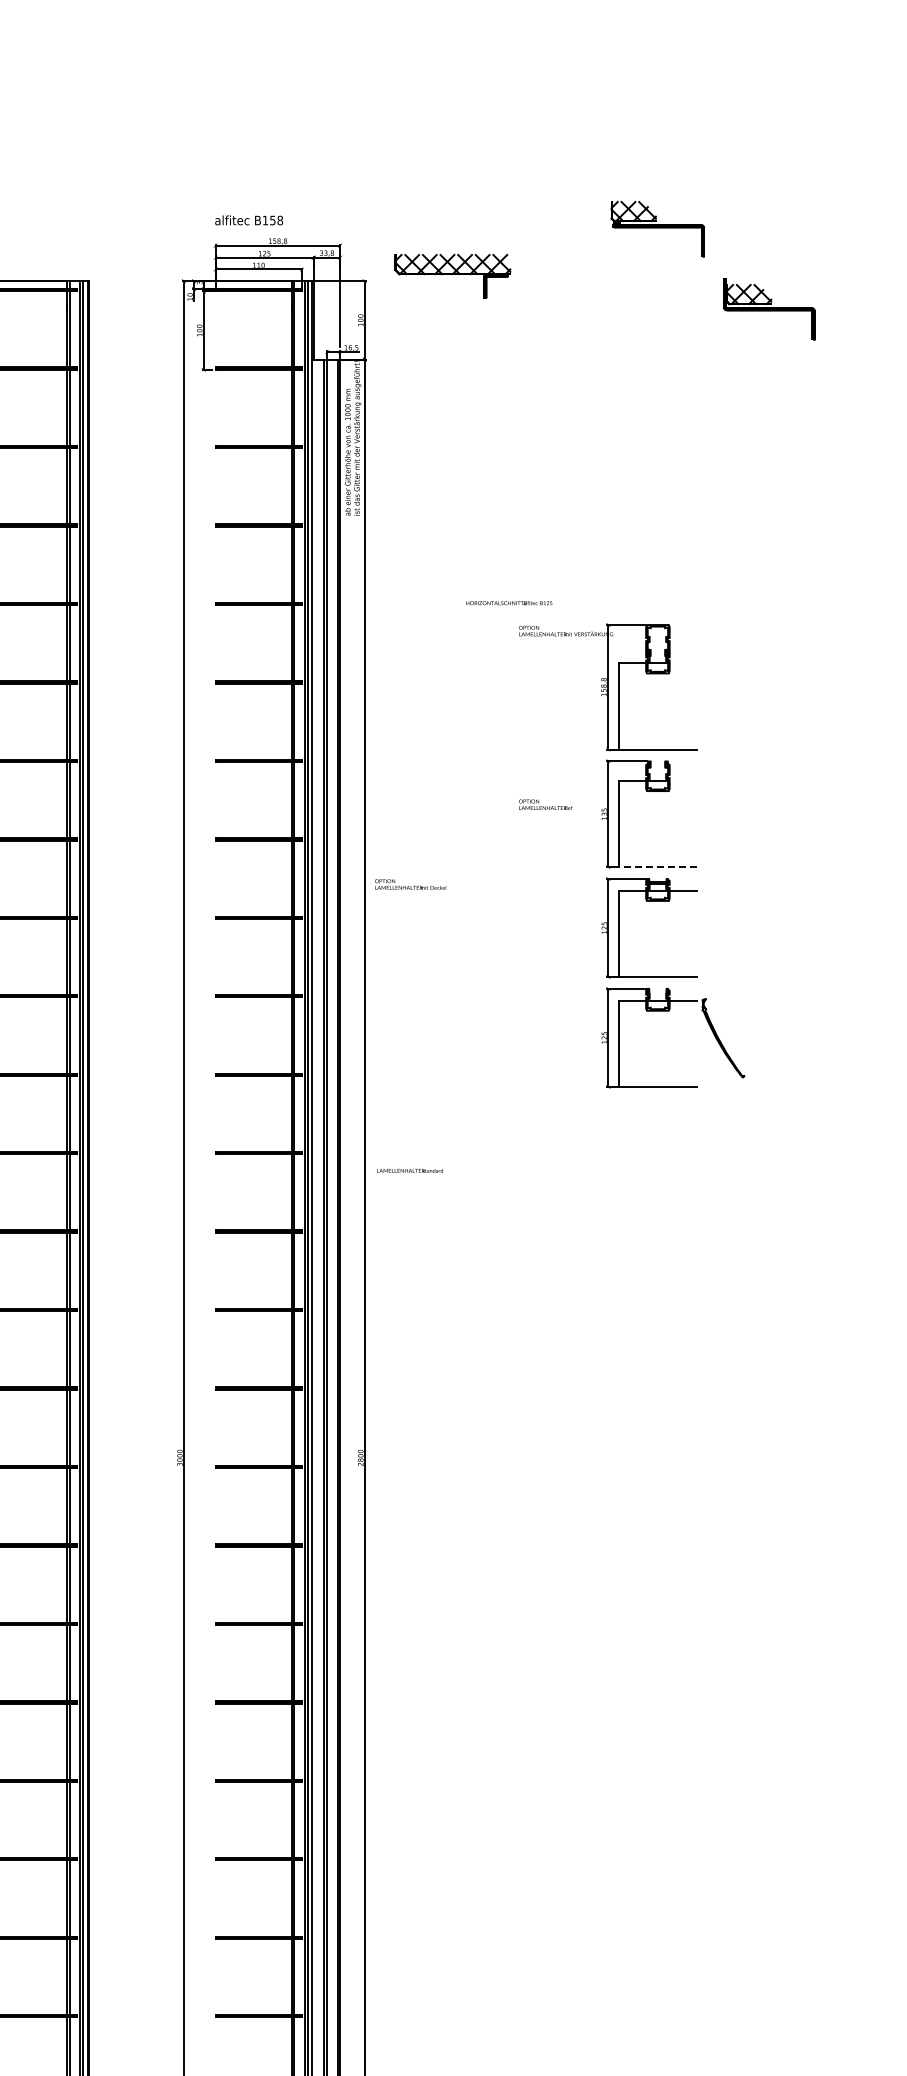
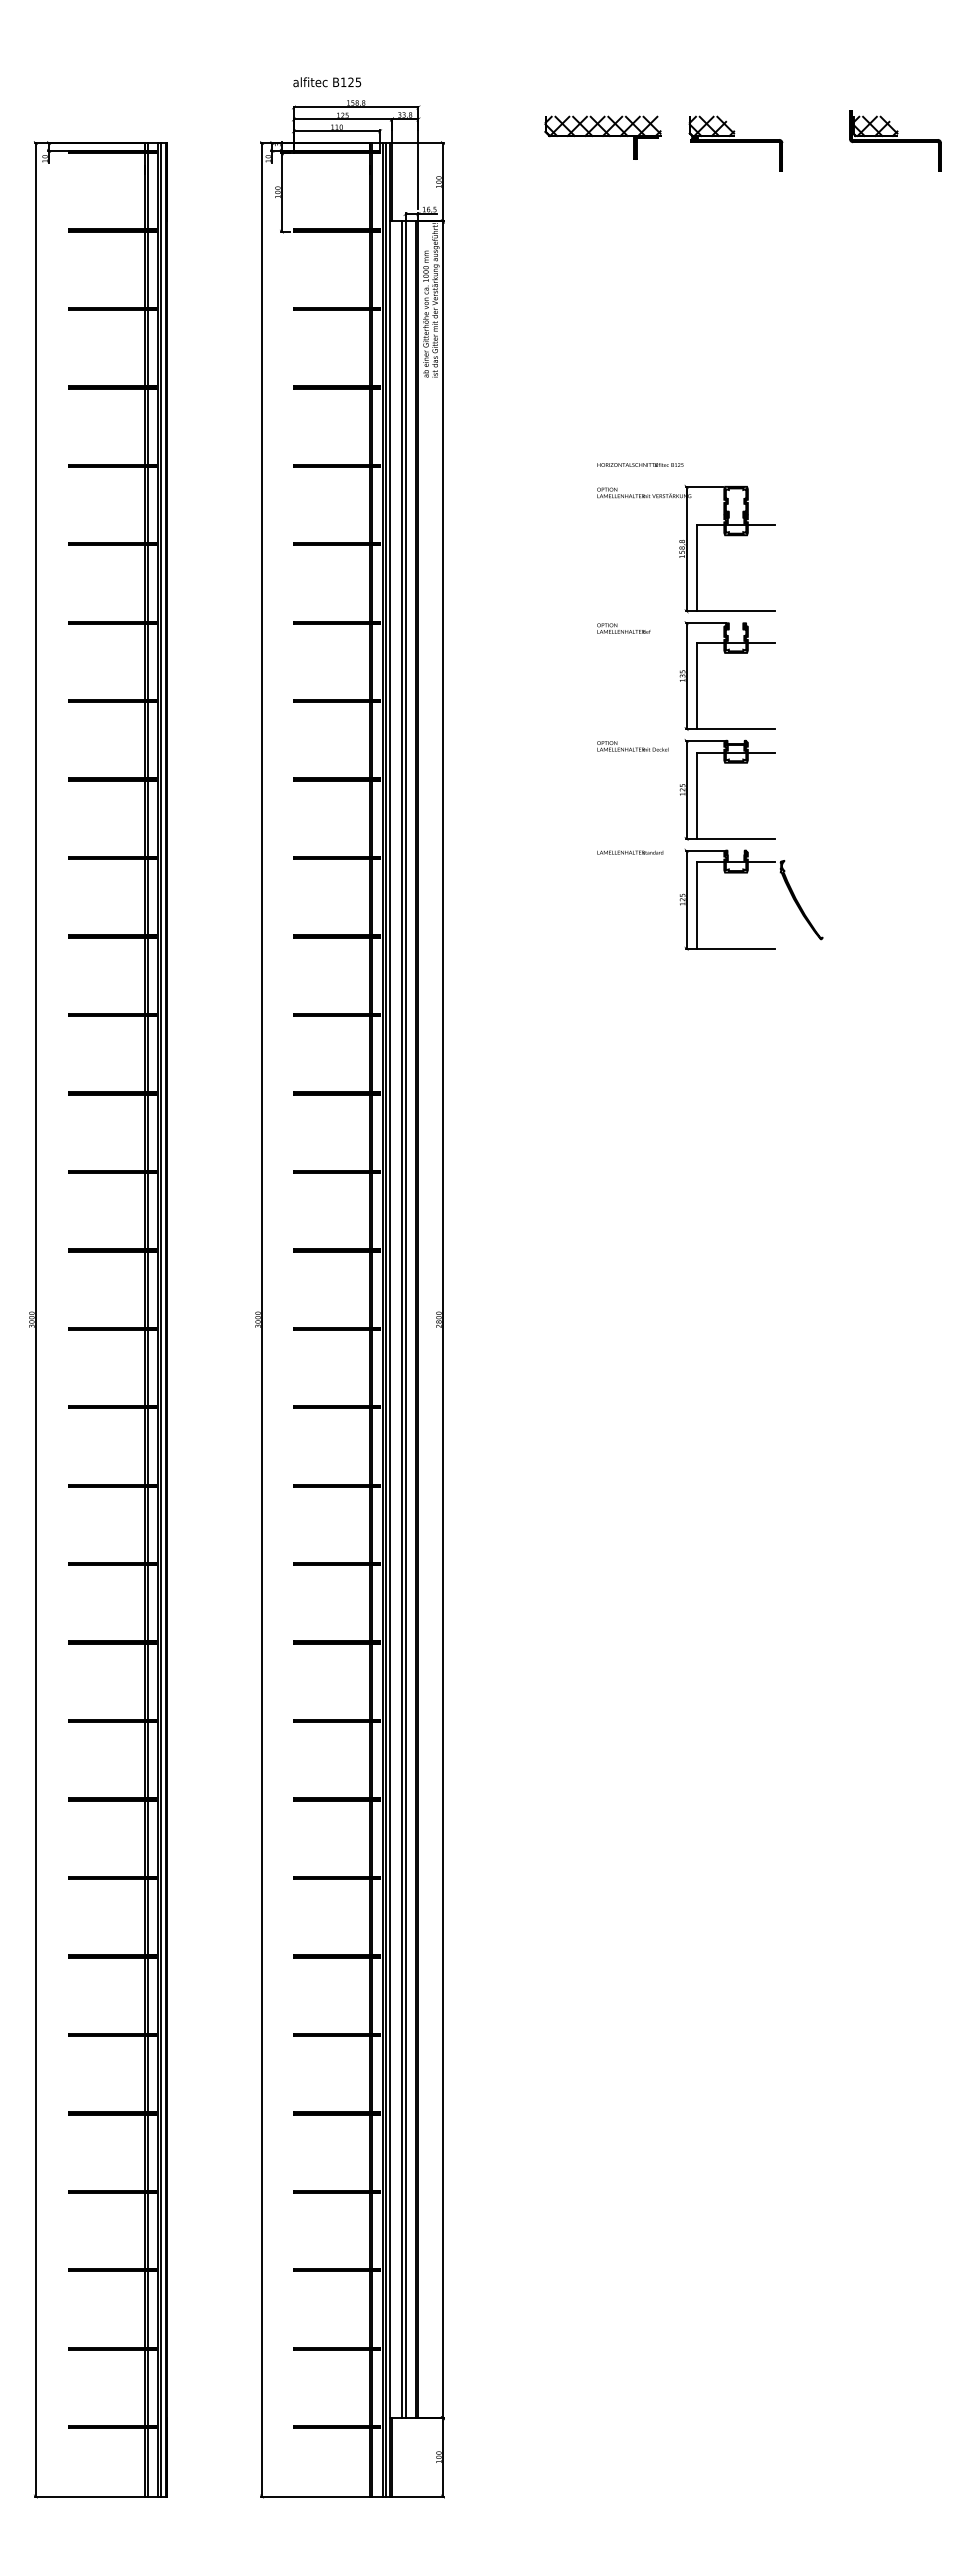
text: (276, 220) -> (354, 82), B158 -> B125
part: (657, 228) -> (735, 143), moved
part: (452, 275) -> (602, 137), moved
part: (769, 308) -> (895, 140), moved
text: (509, 602) -> (640, 464), moved
line: (683, 663) -> (761, 525), added
line: (683, 780) -> (761, 642), added
text: (545, 804) -> (623, 628), moved
line: (657, 867) -> (735, 729), dashed -> solid
text: (410, 884) -> (632, 746), moved
text: (410, 1170) -> (630, 852), moved

